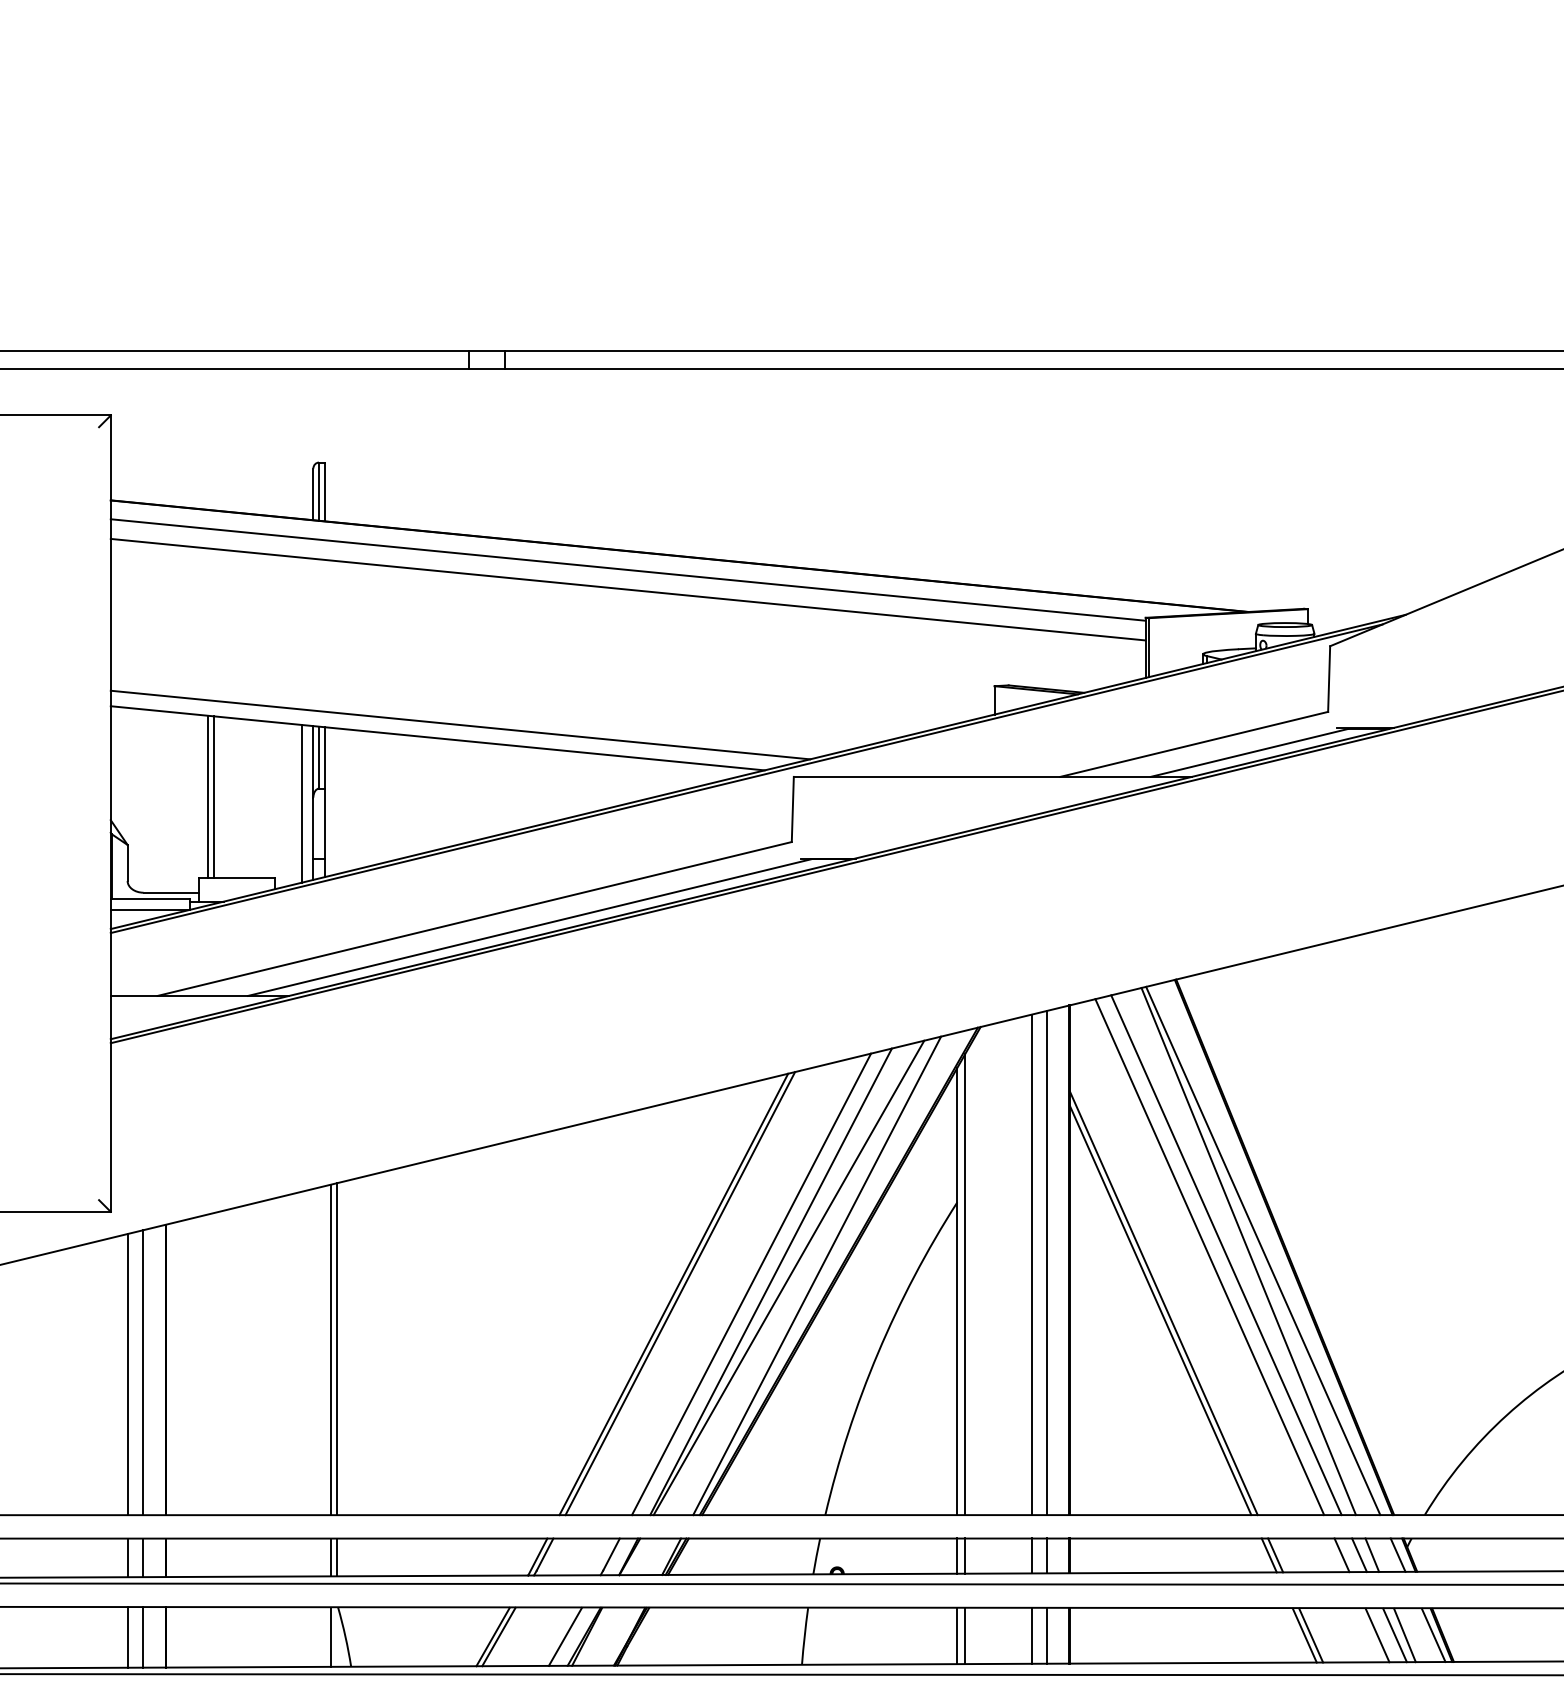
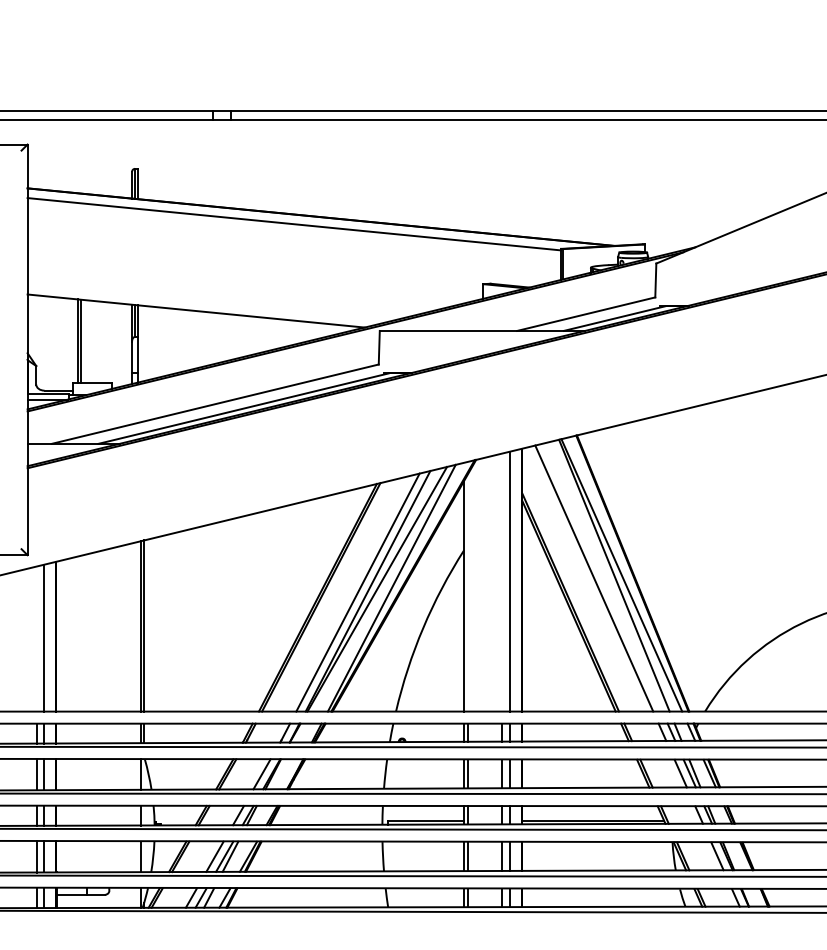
line: (628, 589) -> (294, 234), removed
line: (459, 723) -> (207, 303), removed
line: (302, 803) -> (126, 344), removed
line: (1225, 1255) -> (602, 577), removed
line: (1031, 1264) -> (502, 582), removed
line: (965, 1284) -> (468, 592), removed
line: (128, 1373) -> (36, 638), removed

